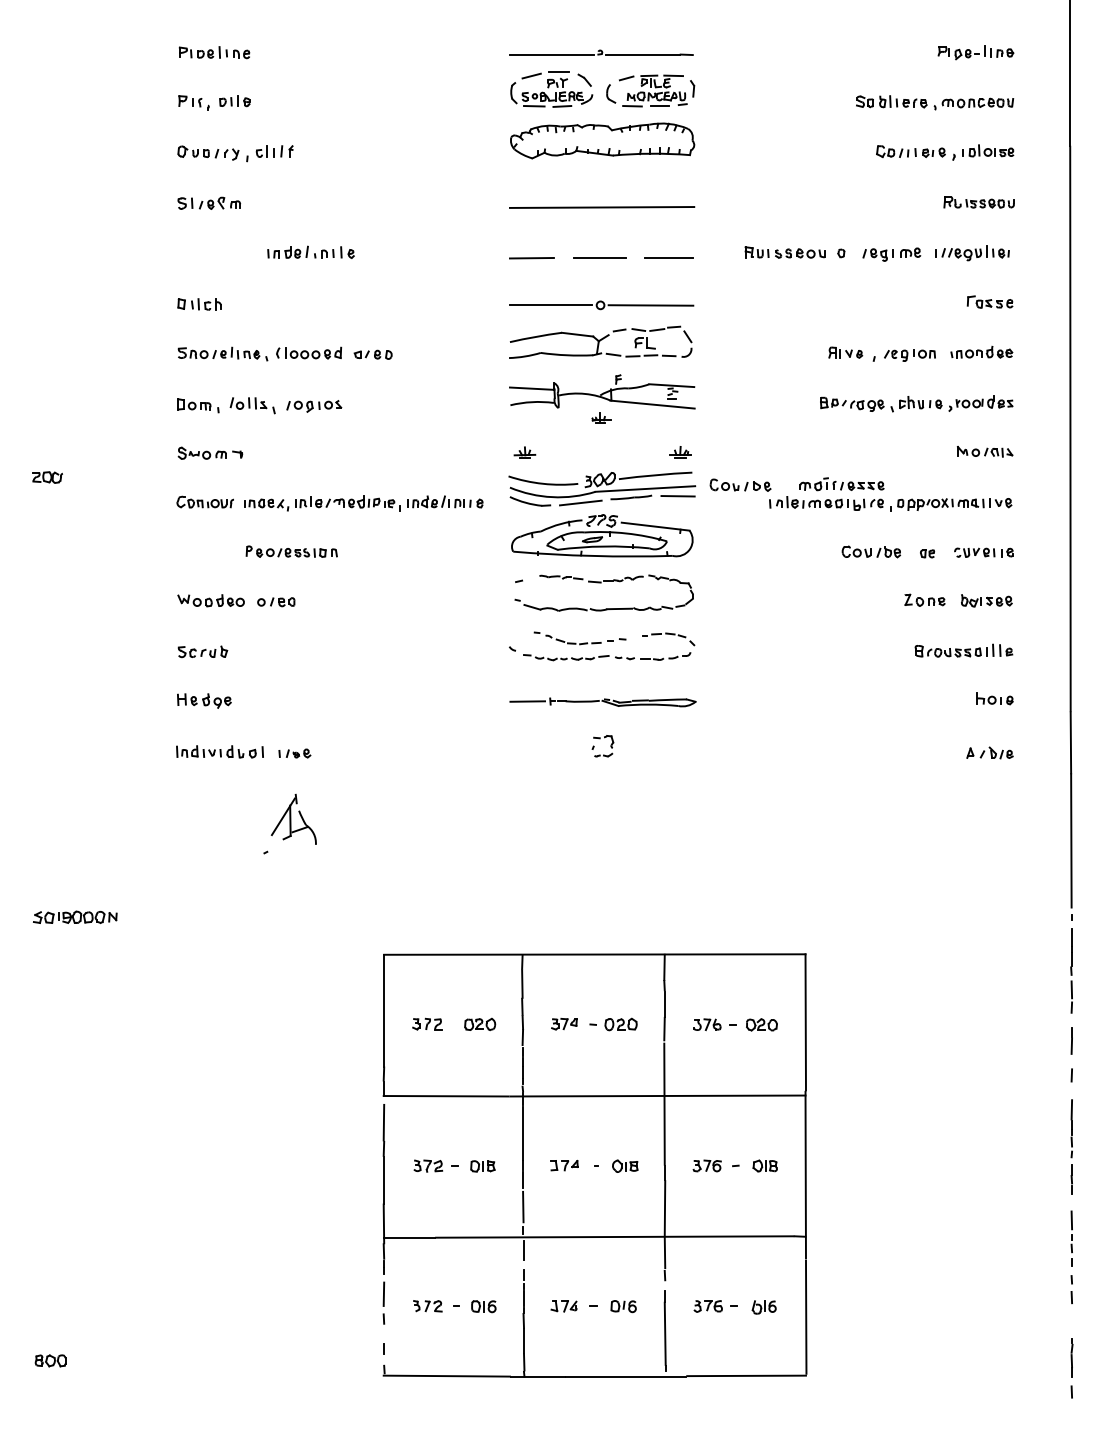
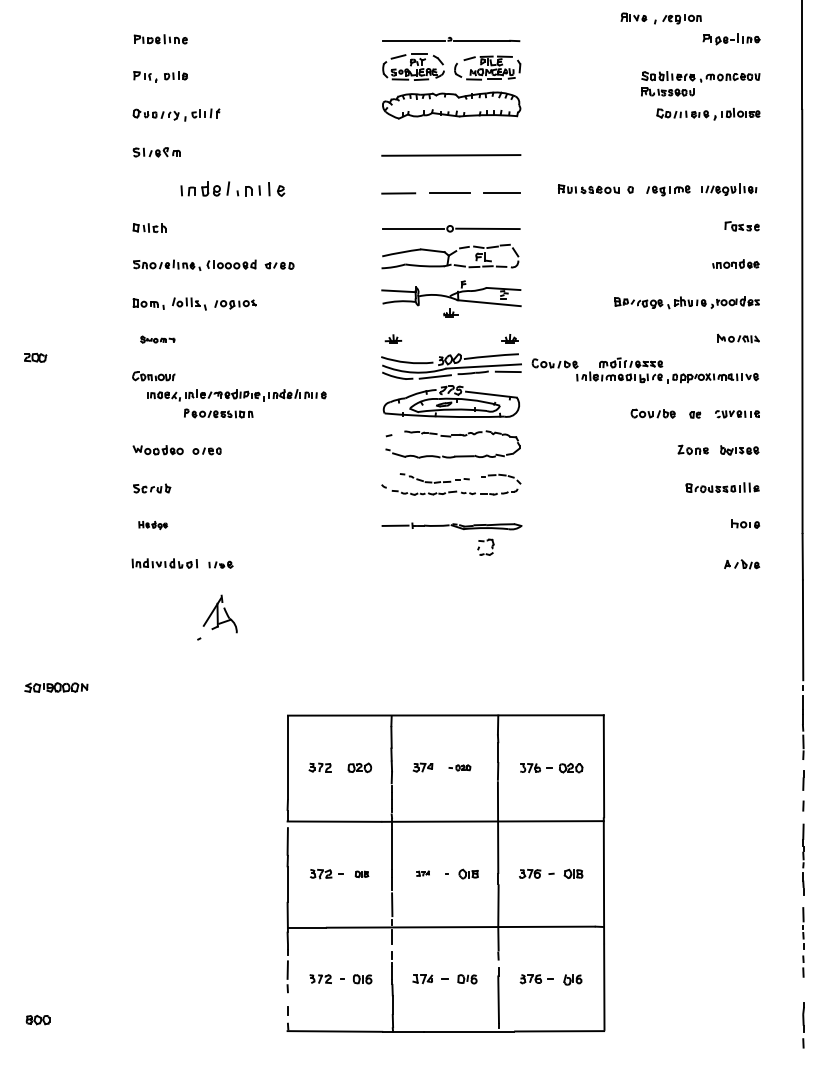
part: (978, 202) -> (667, 91), moved
part: (311, 251) -> (233, 188), size x1.6
part: (881, 354) -> (660, 18), moved
part: (210, 453) -> (157, 339), size x0.7
part: (363, 503) -> (236, 395), moved
part: (203, 701) -> (152, 525), size x0.7
part: (602, 745) -> (485, 546), moved
part: (613, 1023) -> (459, 767), size x0.6
part: (563, 1165) -> (422, 873), size x0.6
part: (482, 1166) -> (361, 874), size x0.7

